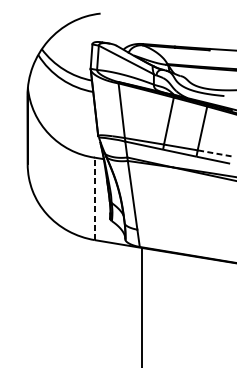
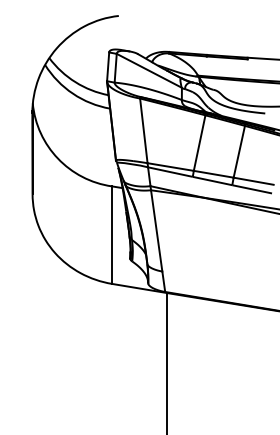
line: (214, 153) -> (253, 181), dashed -> solid
line: (95, 199) -> (112, 235), dashed -> solid

